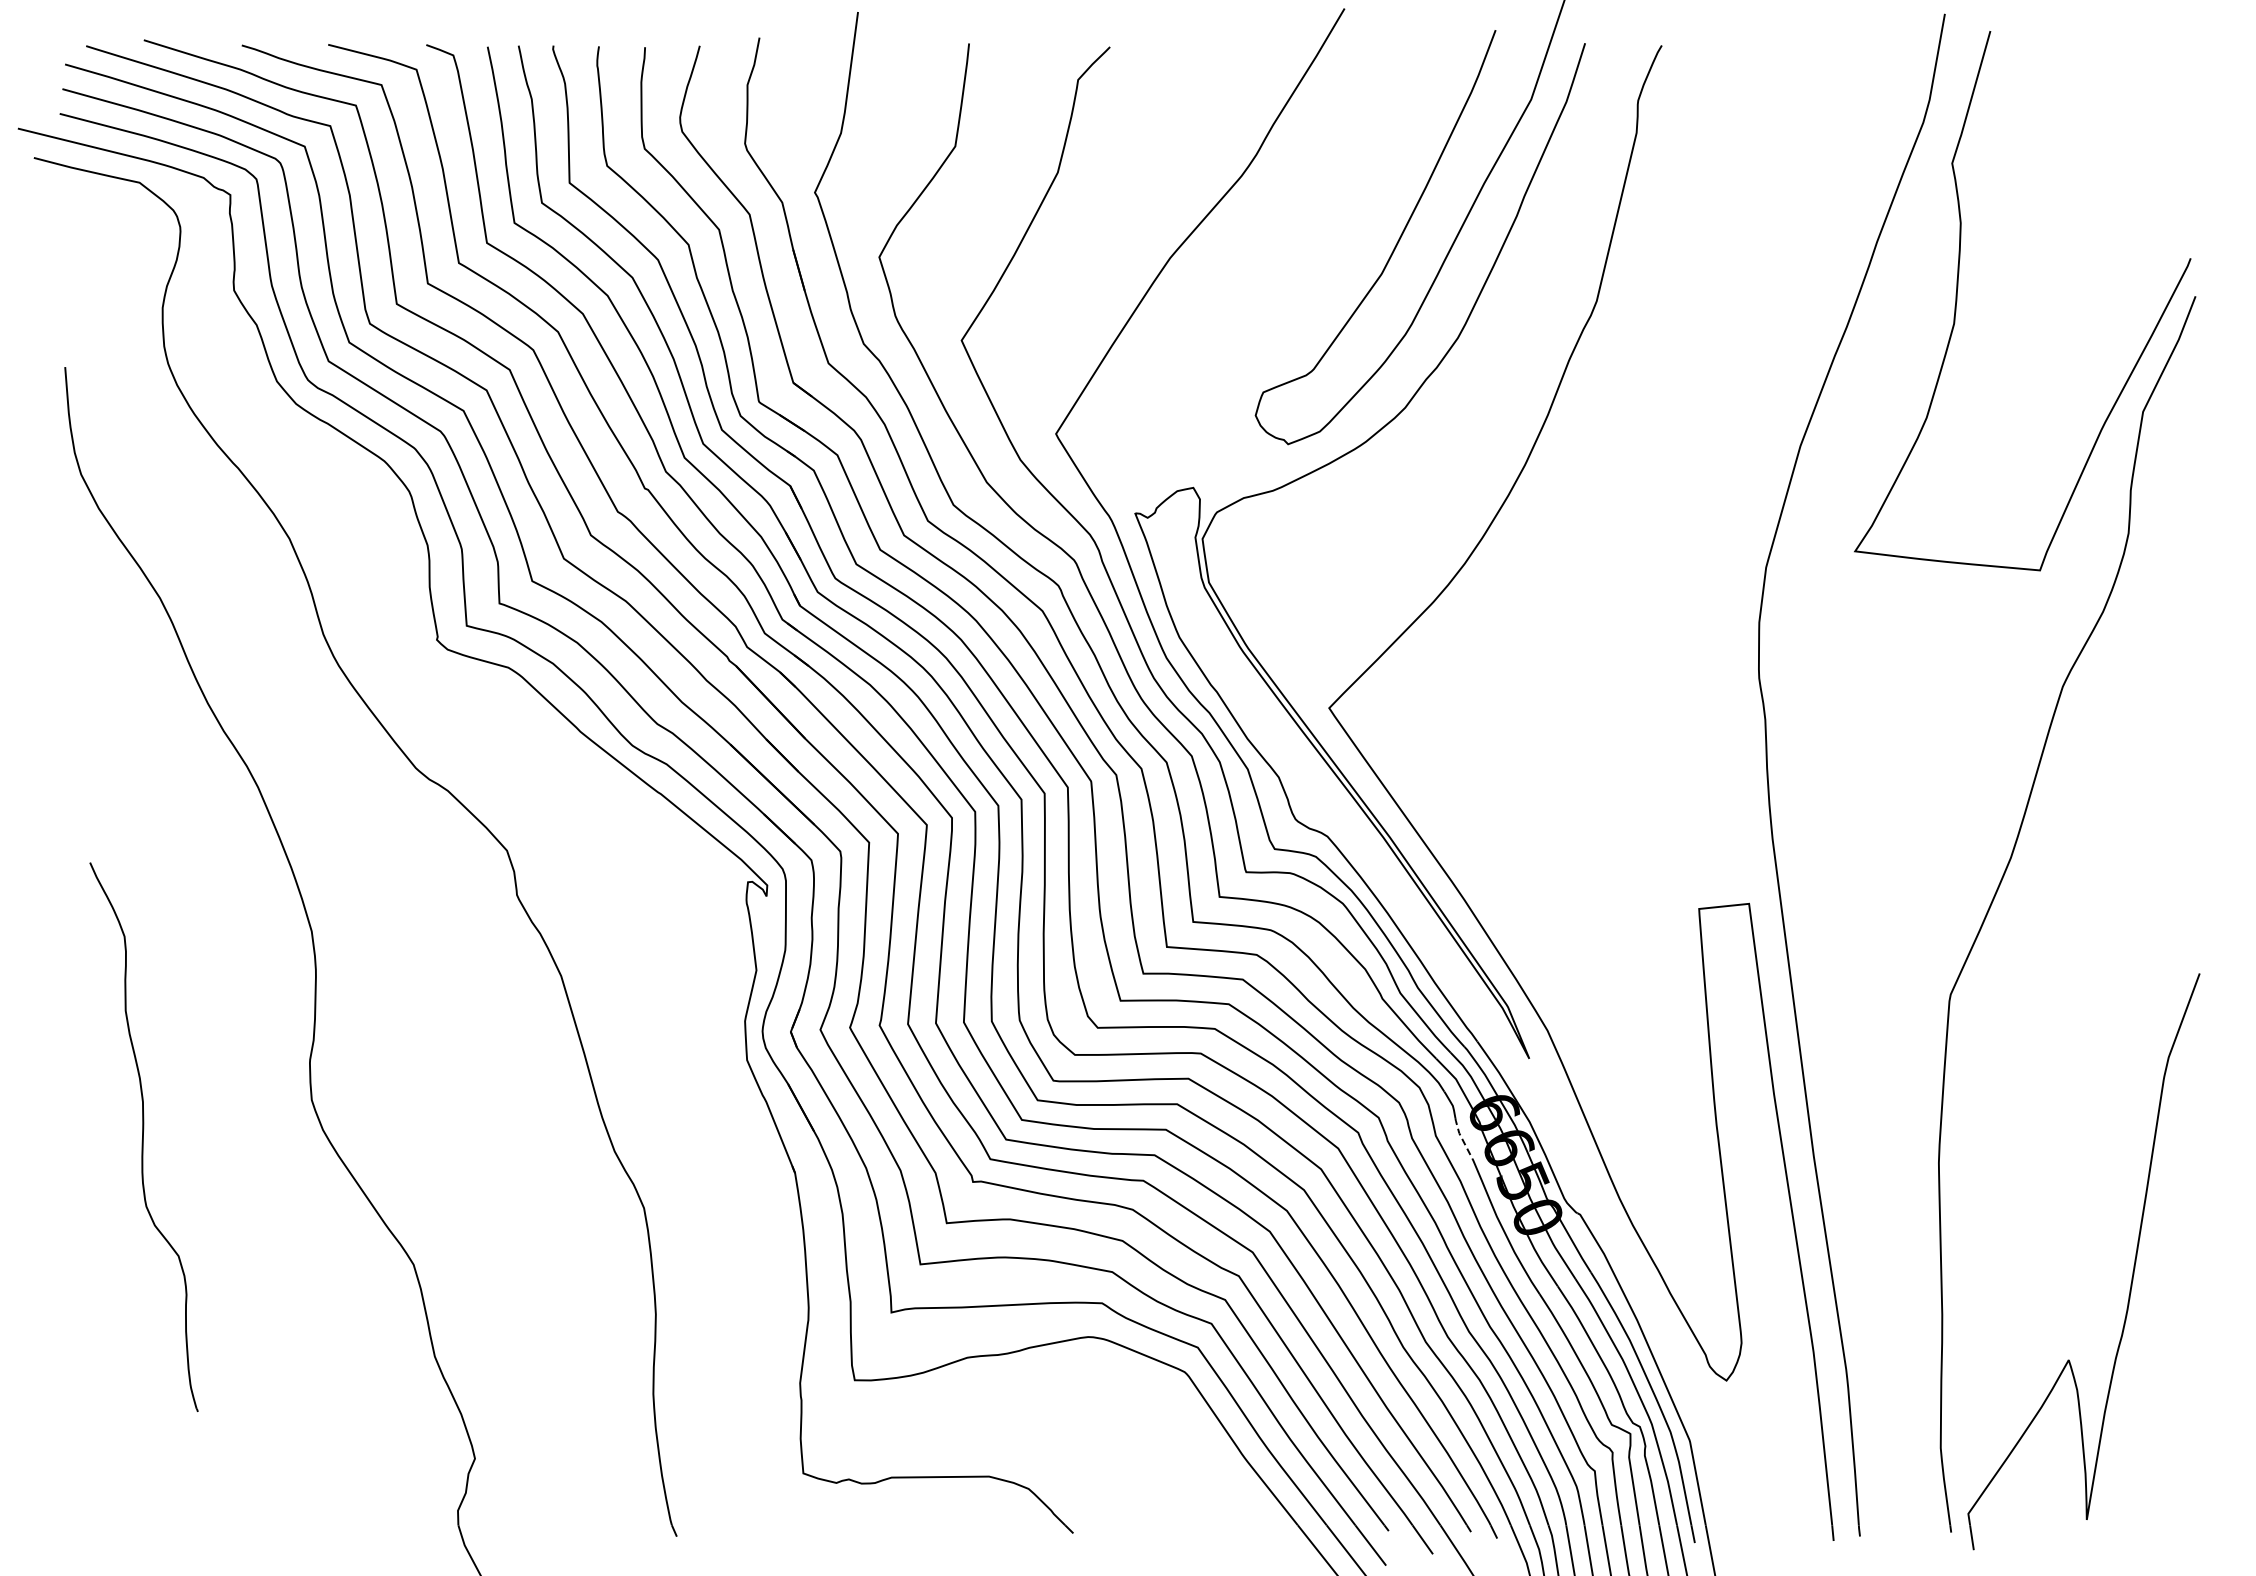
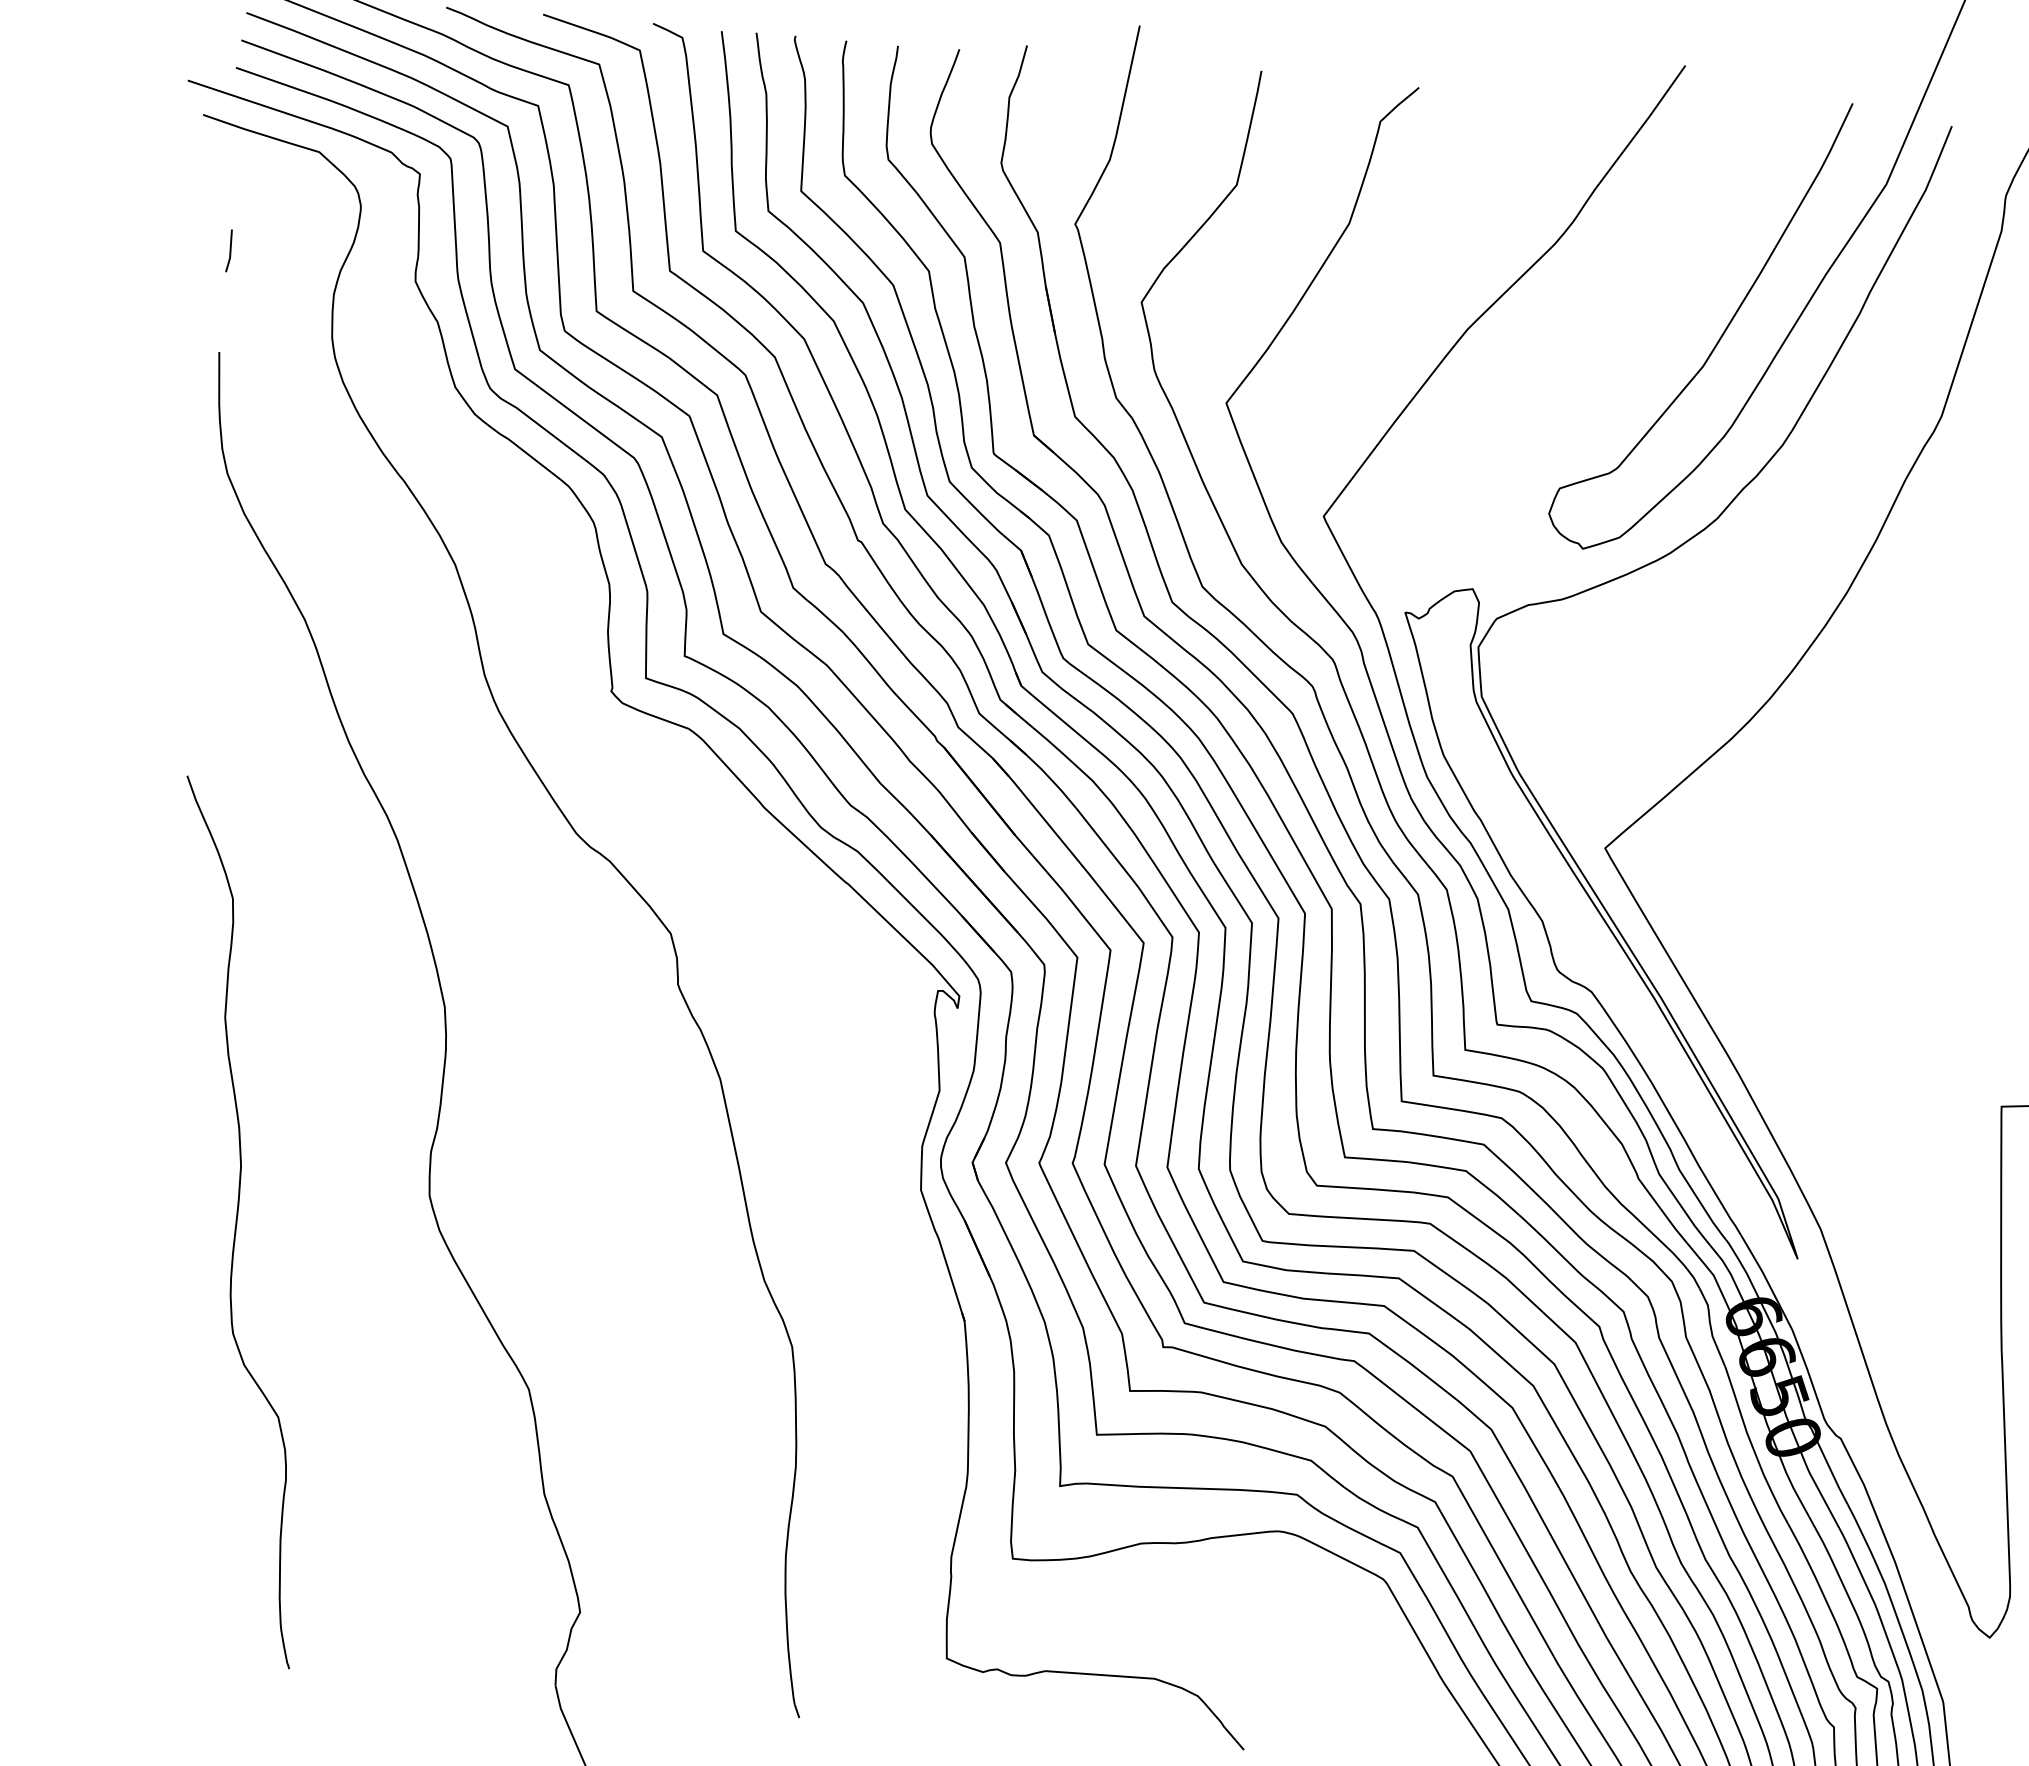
line: (67, 276) -> (230, 250), added
part: (143, 1136) -> (237, 1221), size x1.43
line: (1462, 1138) -> (1715, 1342), dashed -> solid

